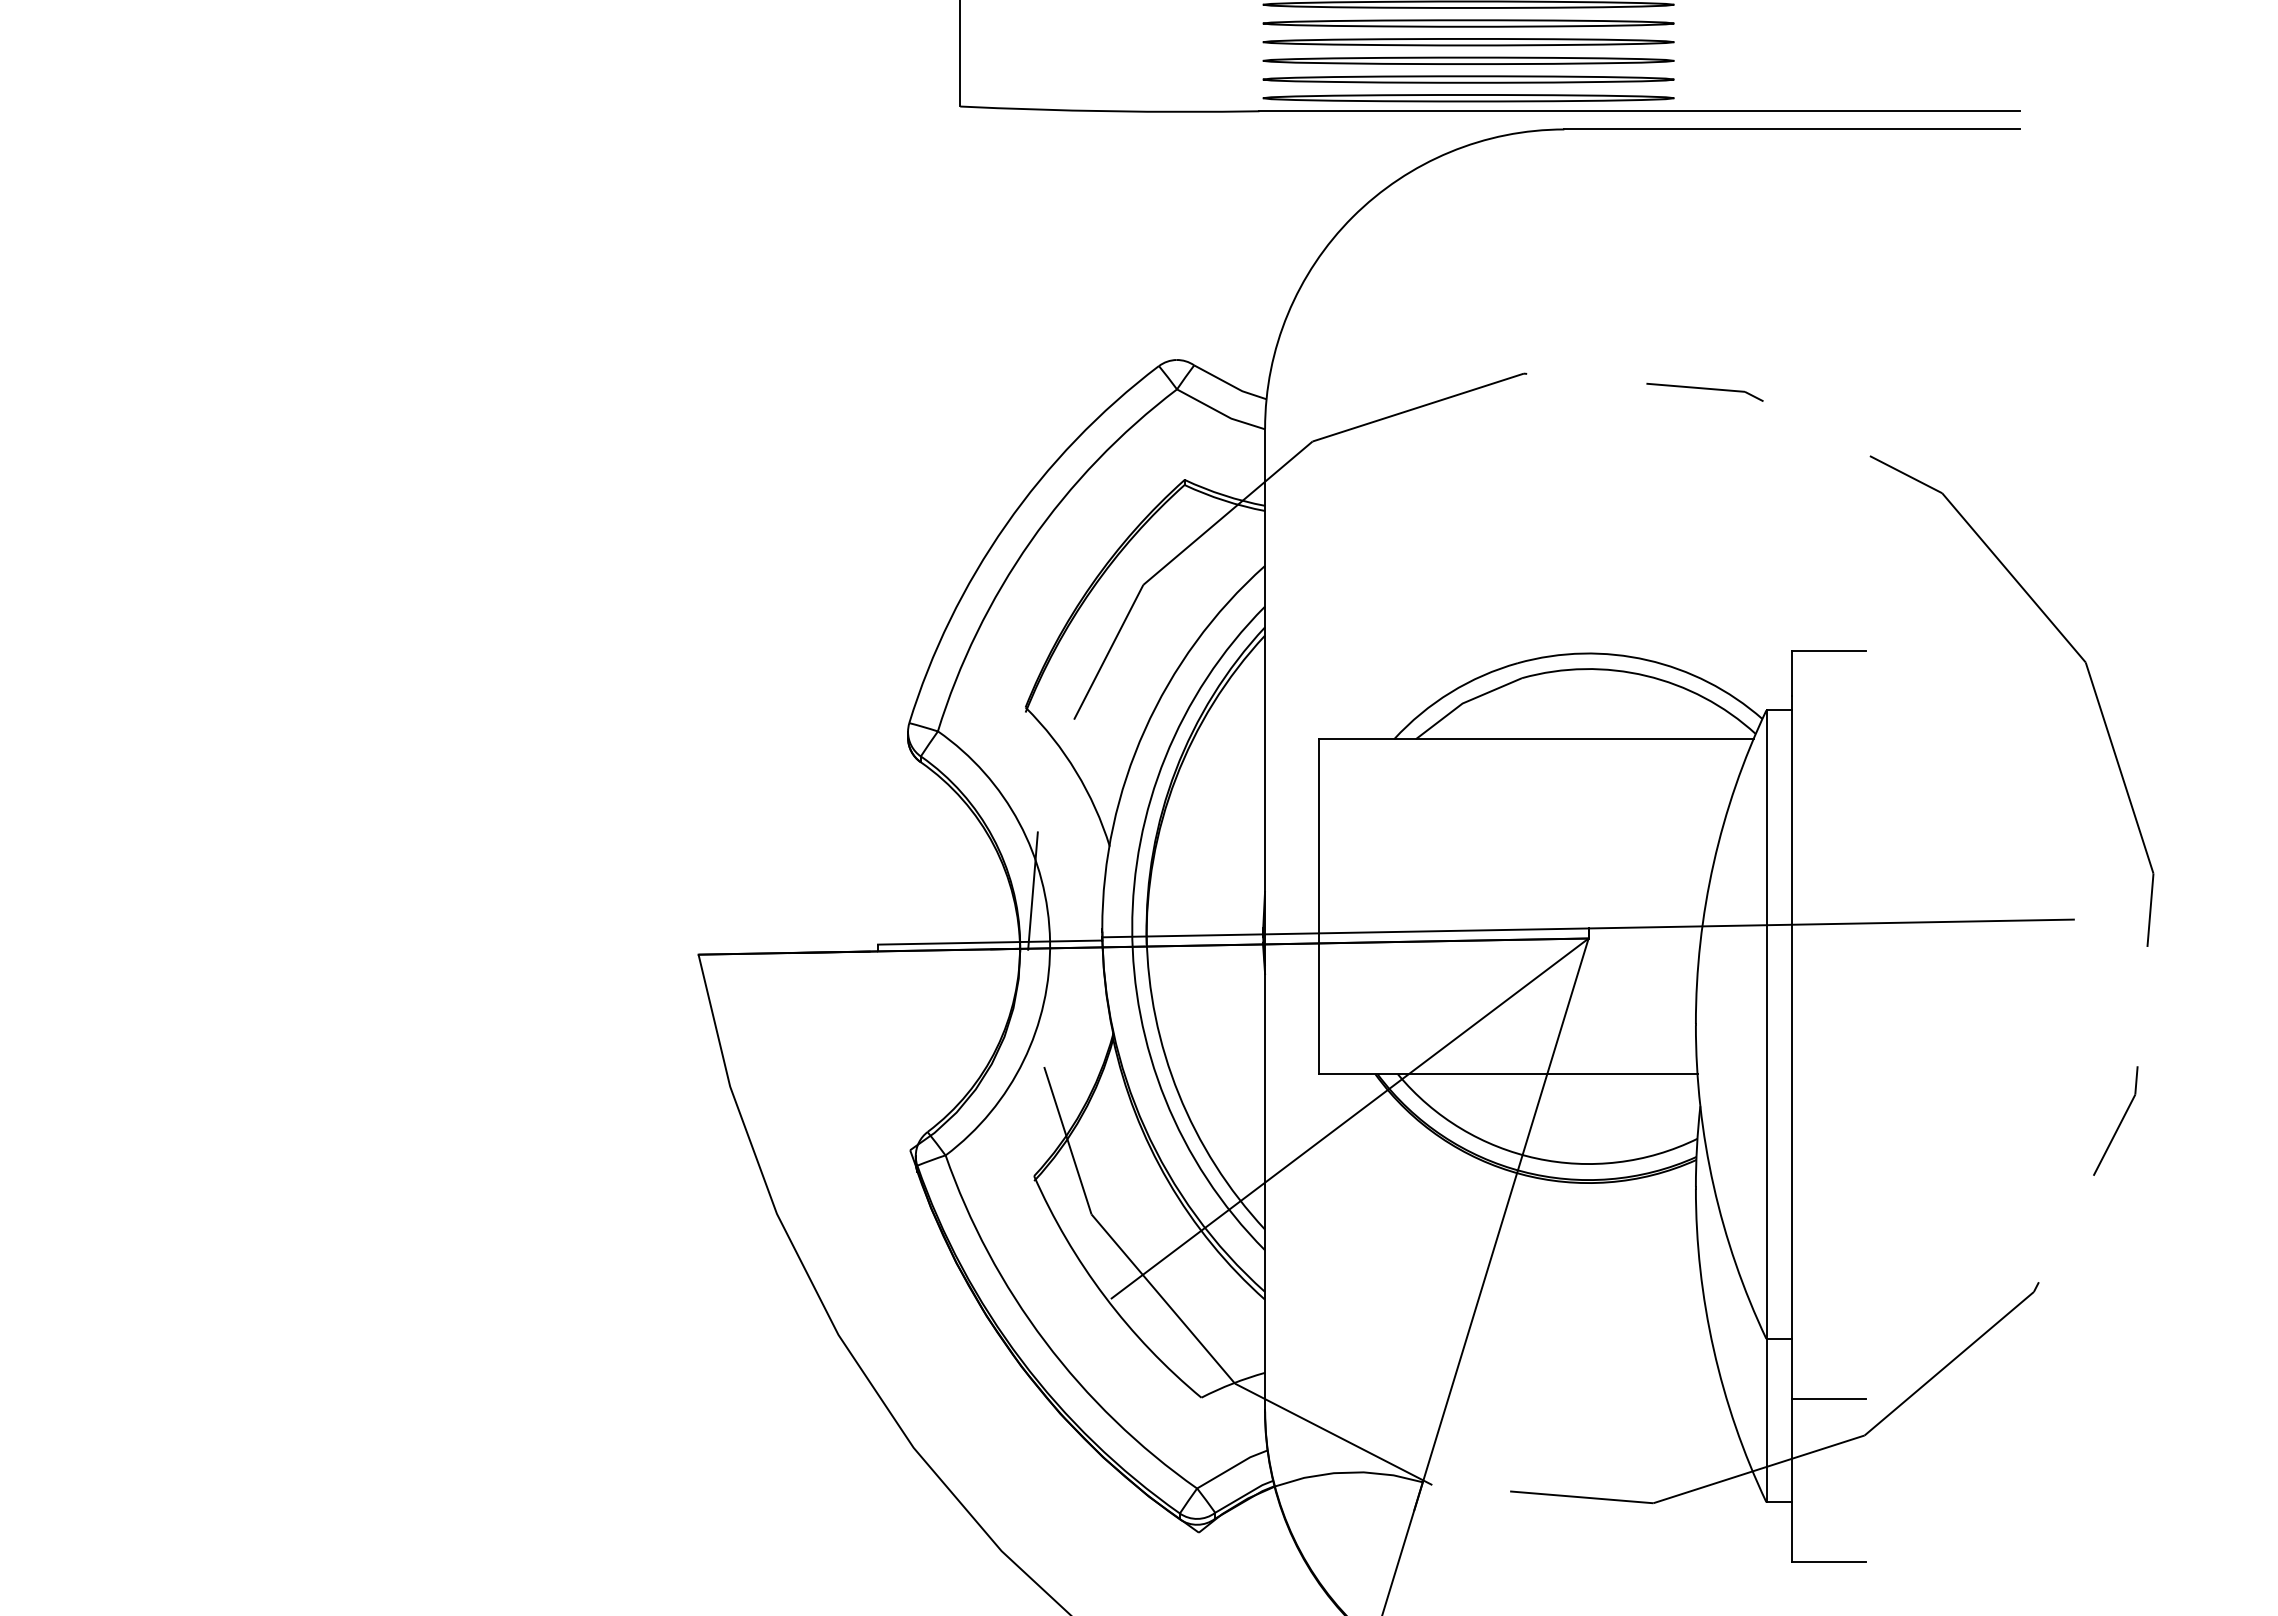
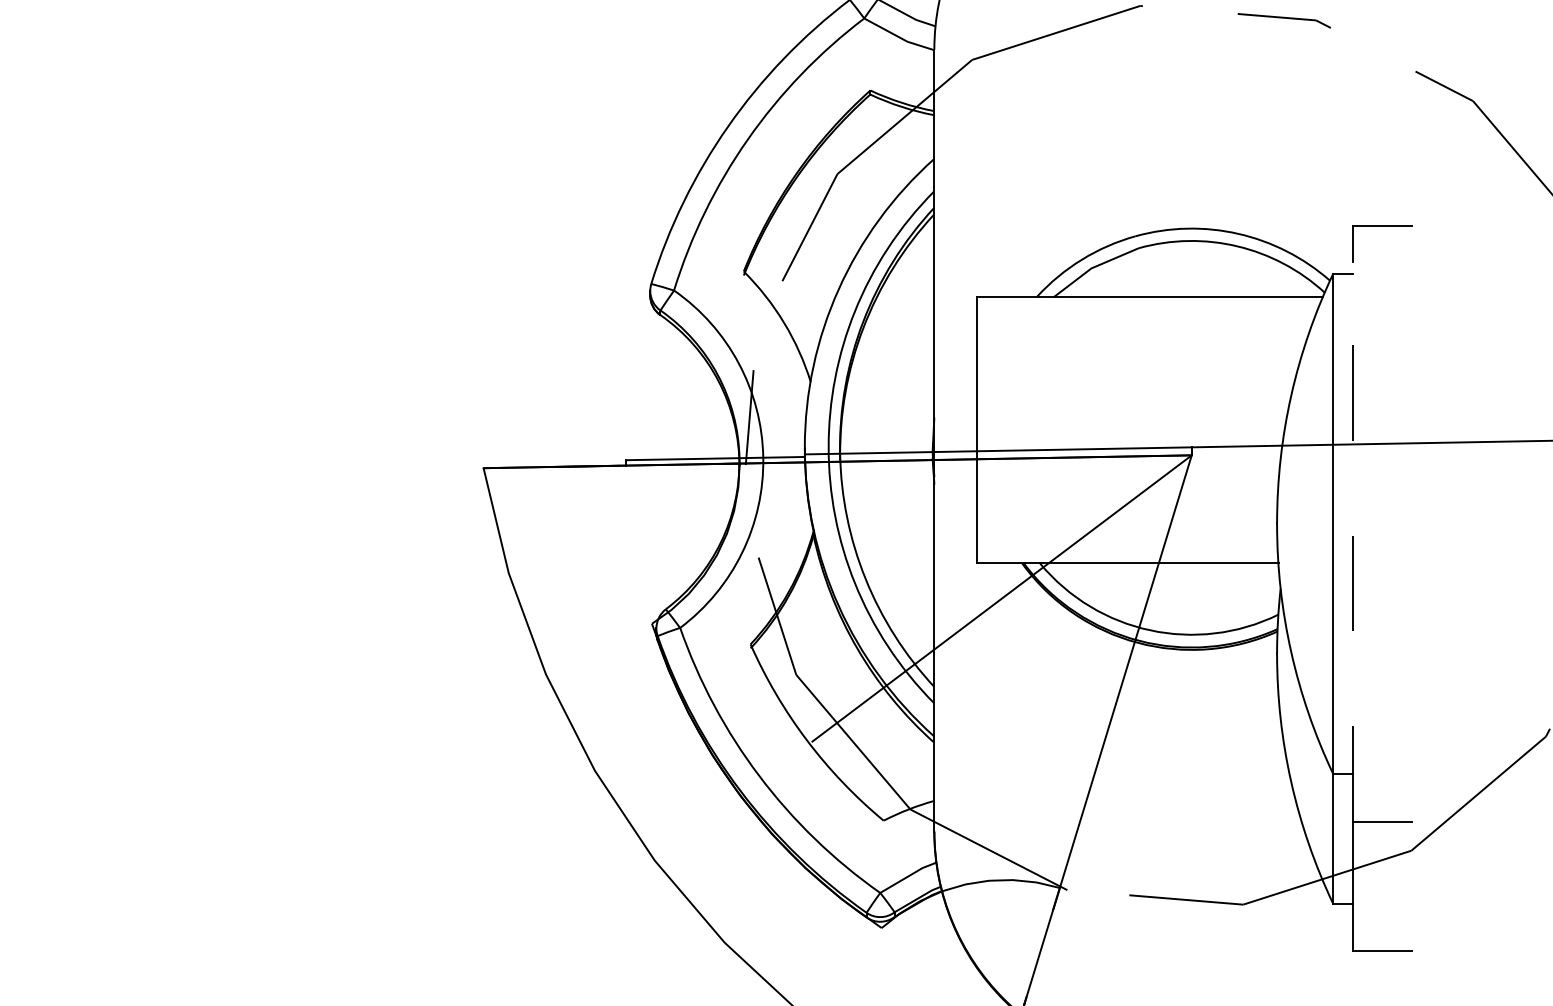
line: (1791, 1047) -> (1353, 542), solid -> dashed

